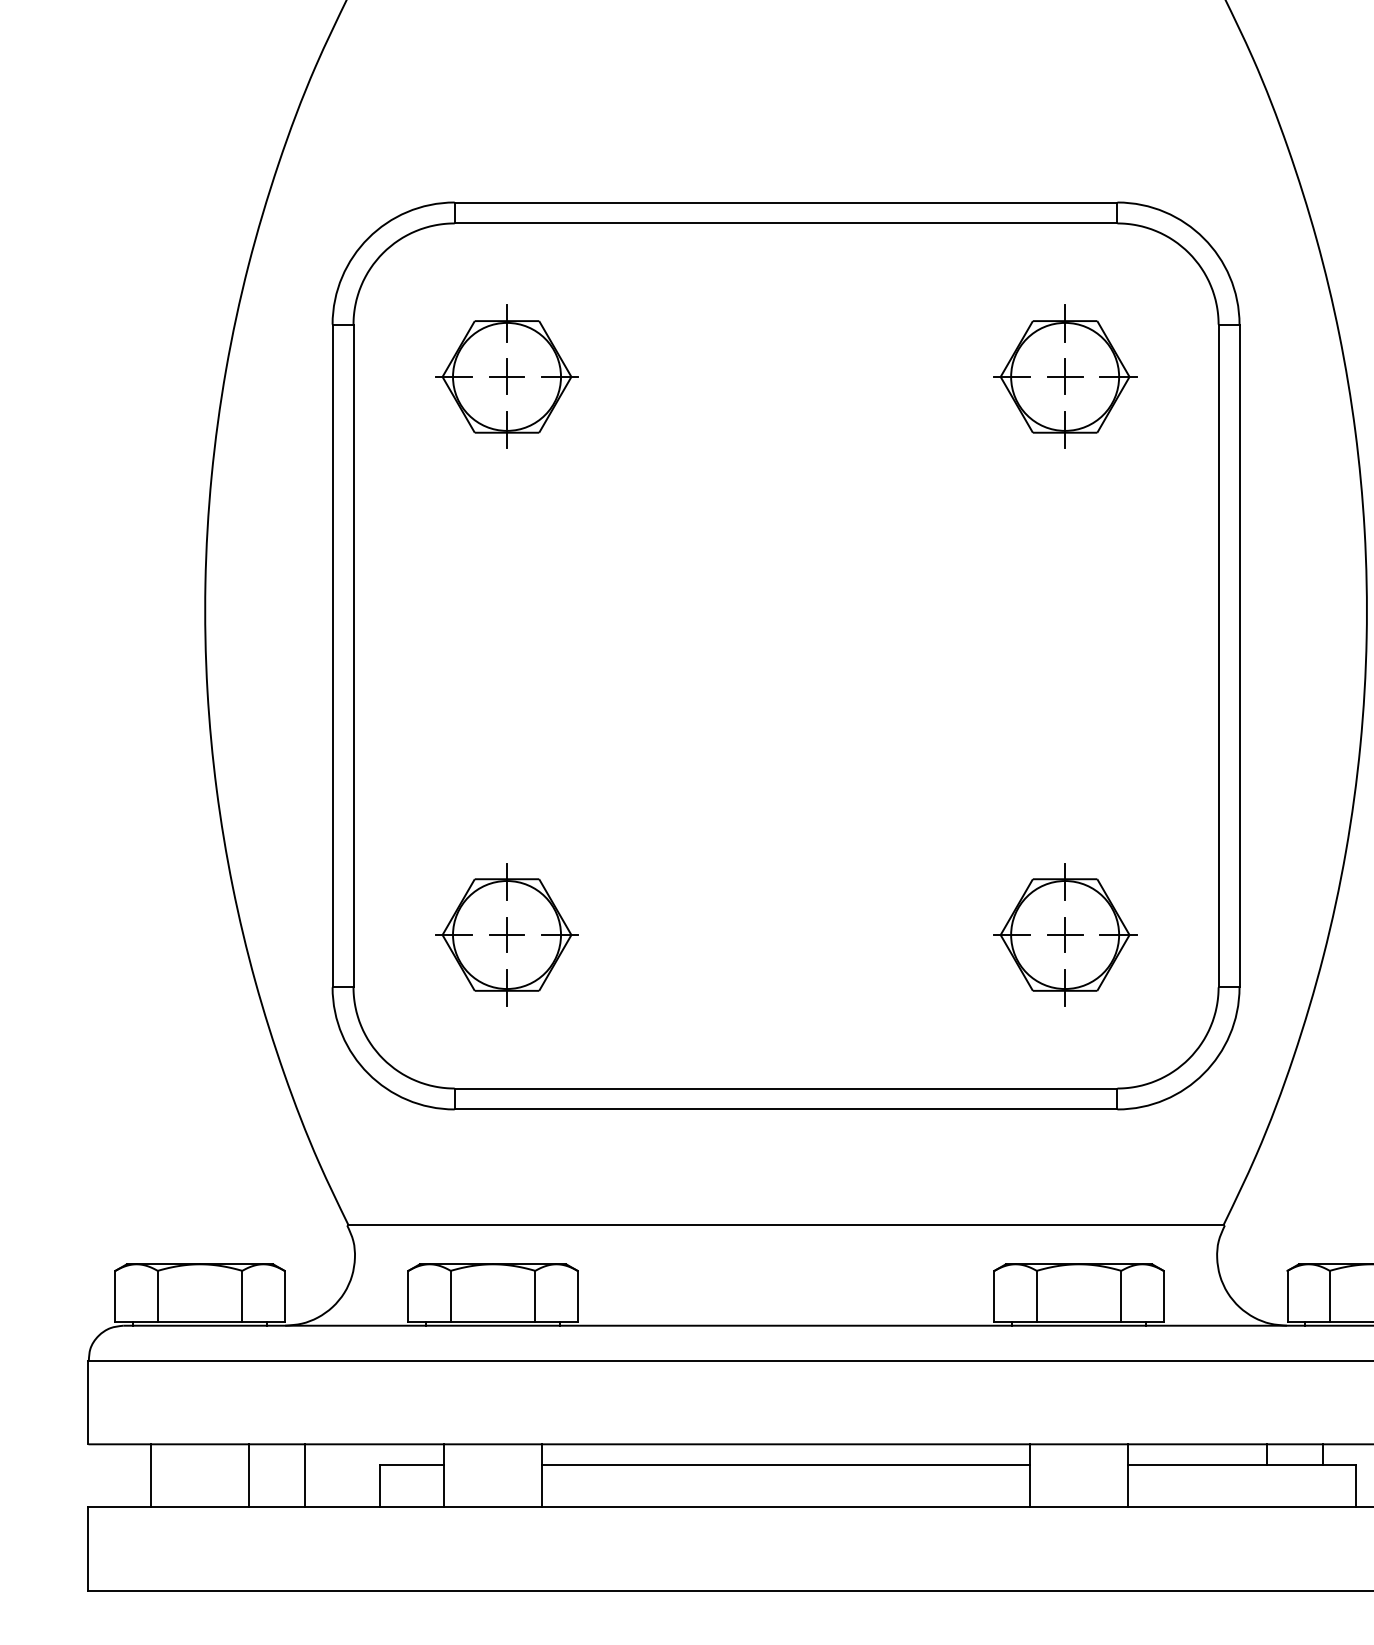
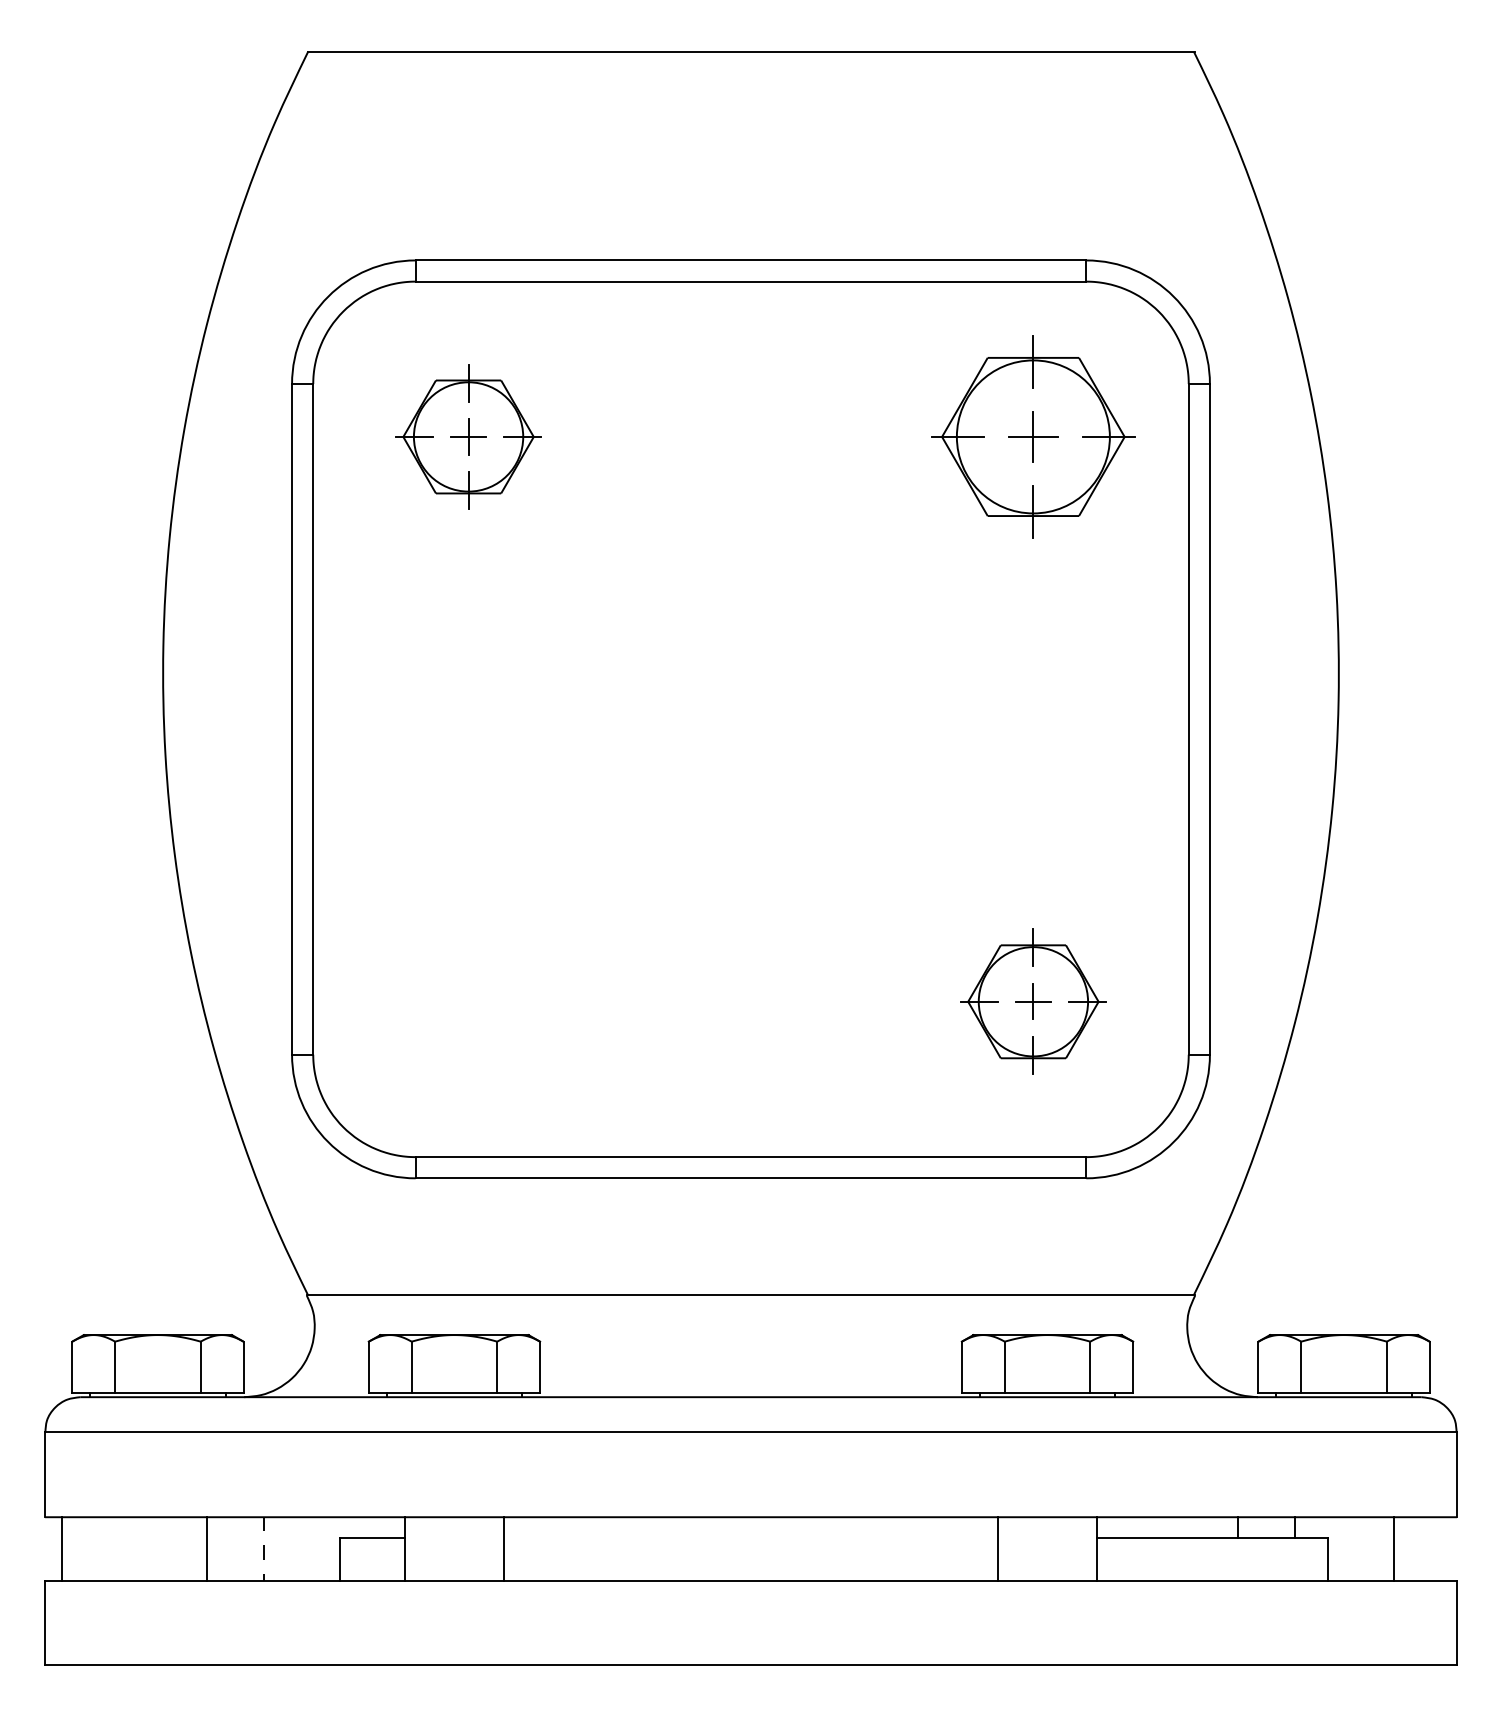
part: (1065, 376) -> (1033, 436), size x1.4
part: (506, 934) -> (468, 1001), removed
line: (785, 1465) -> (750, 1538), removed
line: (151, 1475) -> (61, 1548), moved
line: (304, 1475) -> (263, 1548), solid -> dashed

